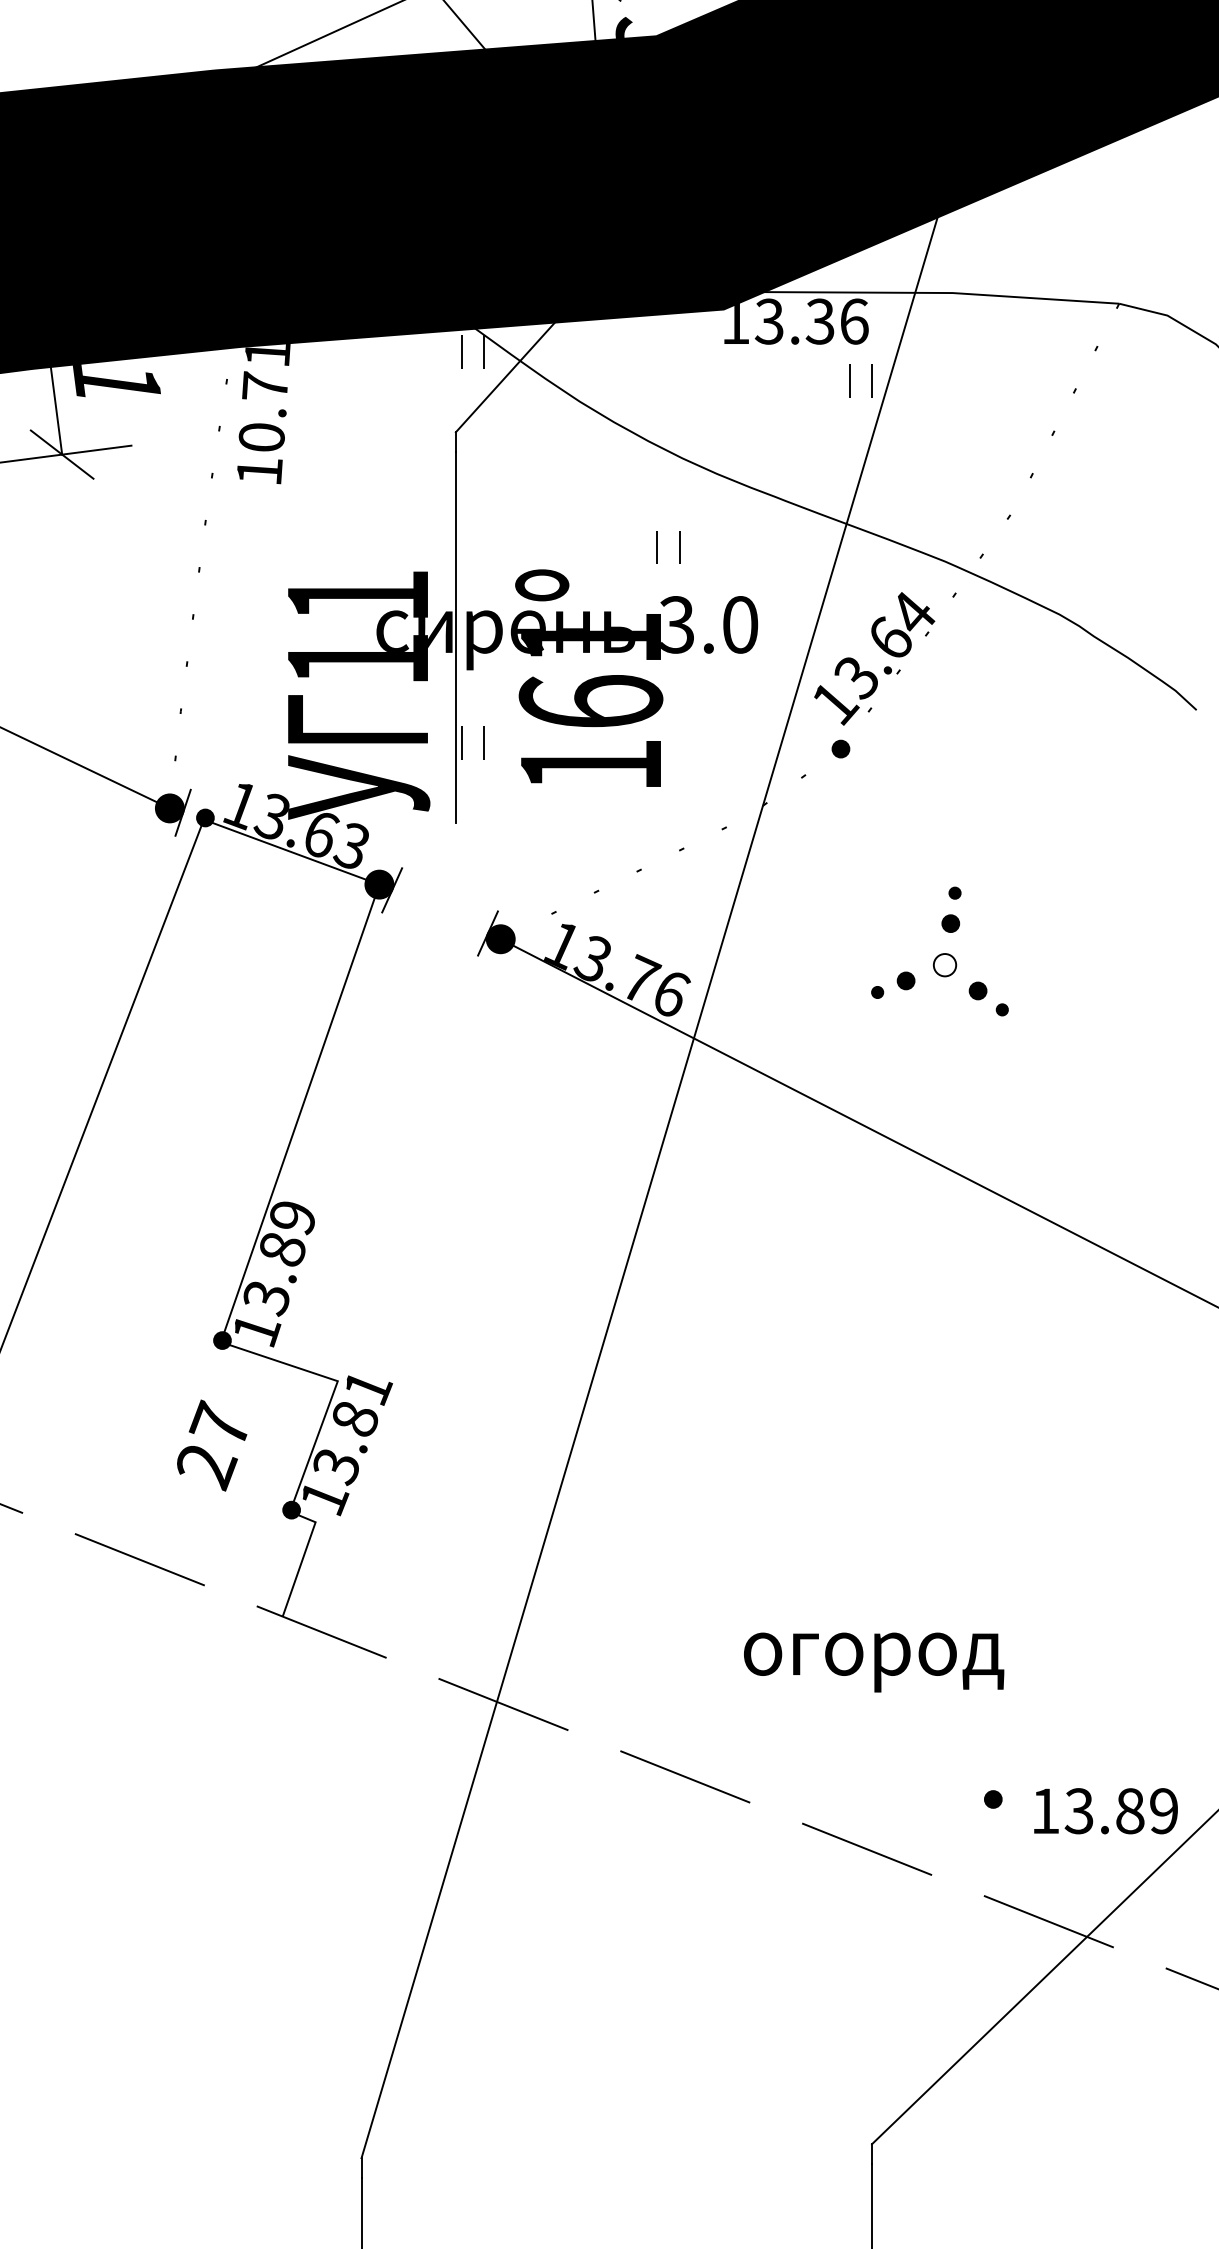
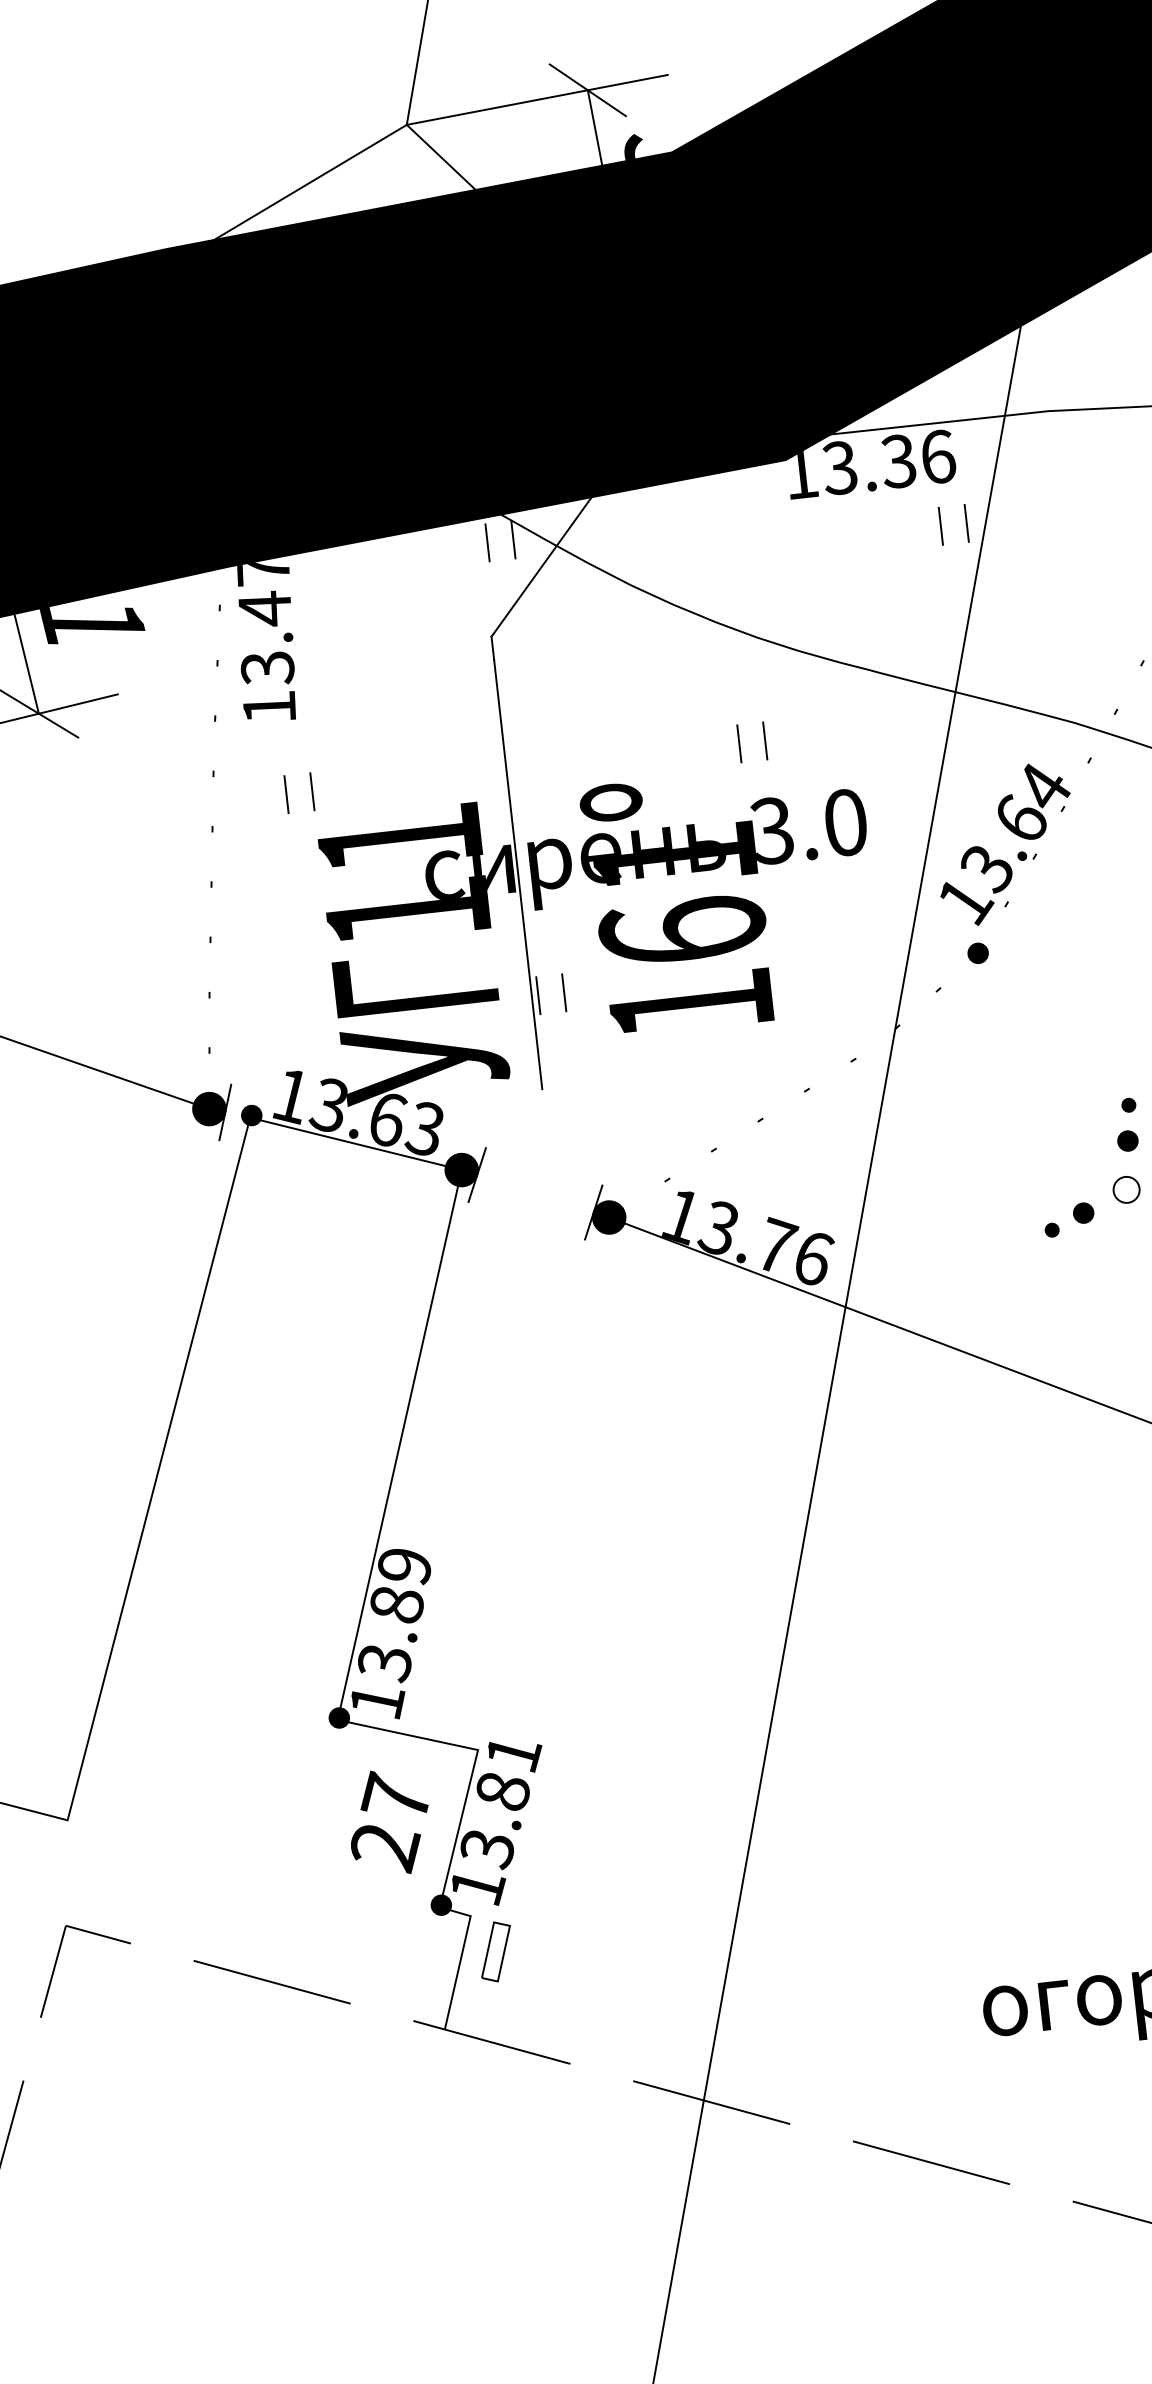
text: (264, 398) -> (265, 622), 10.71 -> 13.47
part: (266, 547) -> (287, 794), added
text: (212, 1445) -> (389, 1822), moved
part: (333, 1554) -> (495, 1951), added

